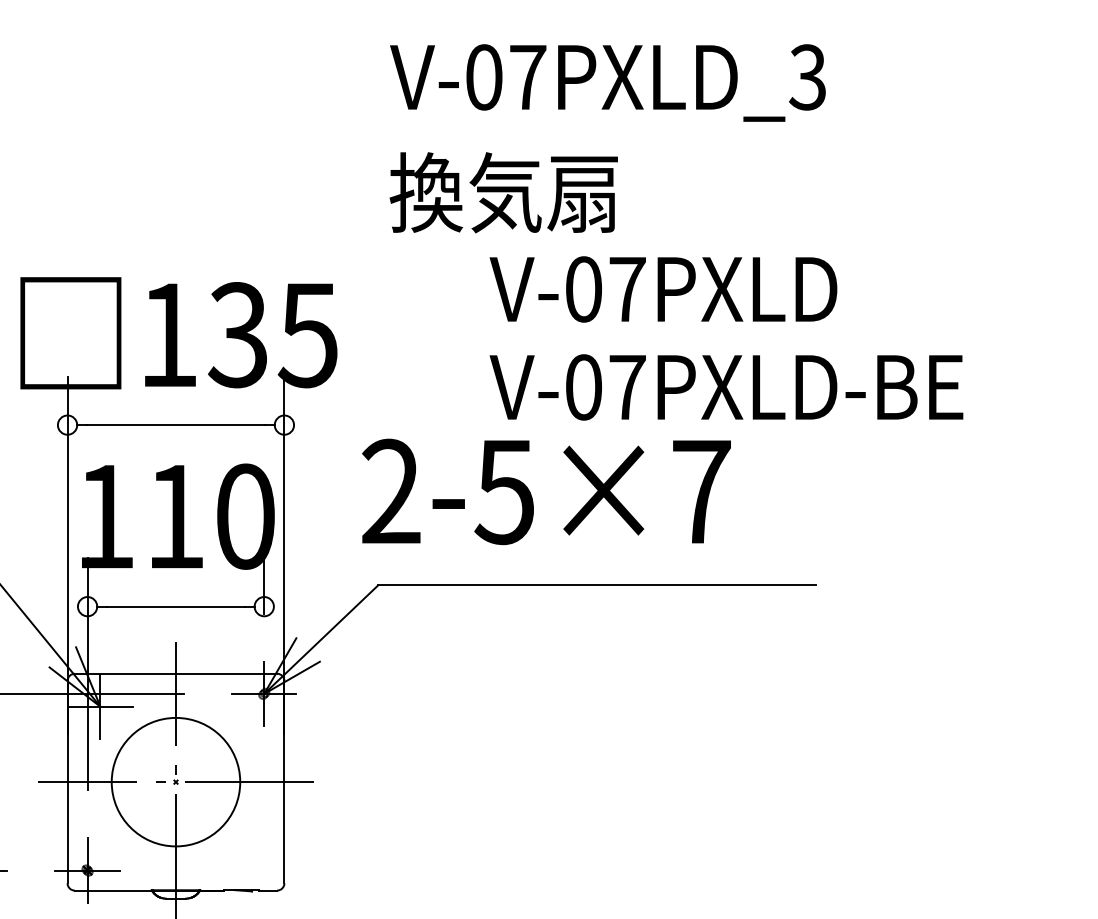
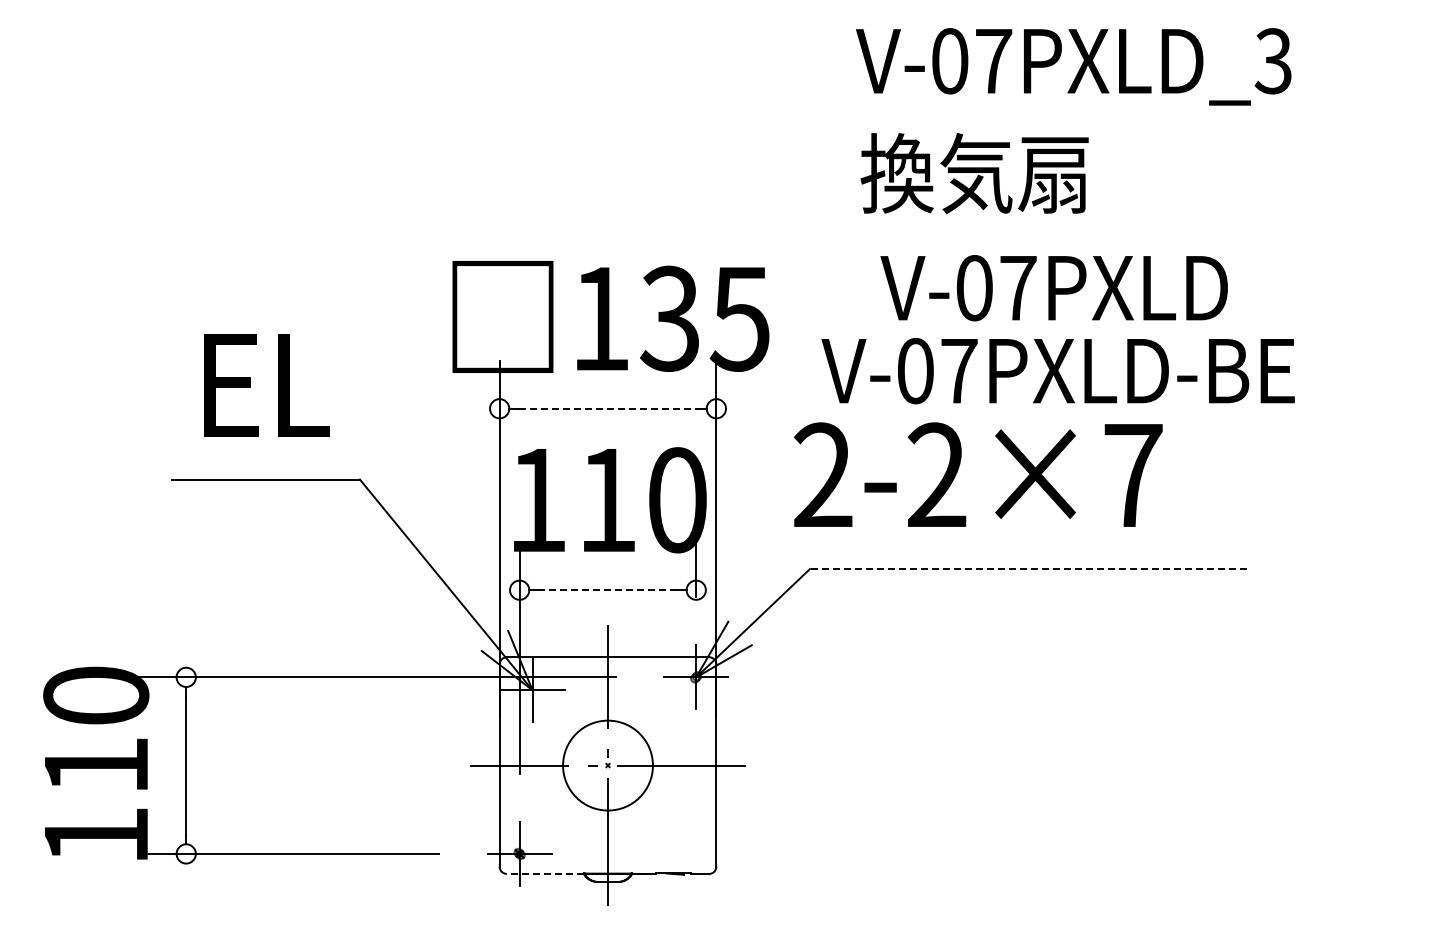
text: (607, 82) -> (1073, 66), moved
text: (503, 192) -> (974, 173), moved
text: (662, 289) -> (1053, 288), moved
text: (725, 387) -> (1057, 371), moved
line: (176, 424) -> (608, 408), solid -> dashed
text: (504, 491) -> (936, 475), 2-5×7 -> 2-2×7
line: (596, 585) -> (1028, 569), solid -> dashed
line: (175, 606) -> (607, 590), solid -> dashed
circle: (175, 782) -> (607, 765), size x0.7
line: (113, 890) -> (545, 873), solid -> dashed

